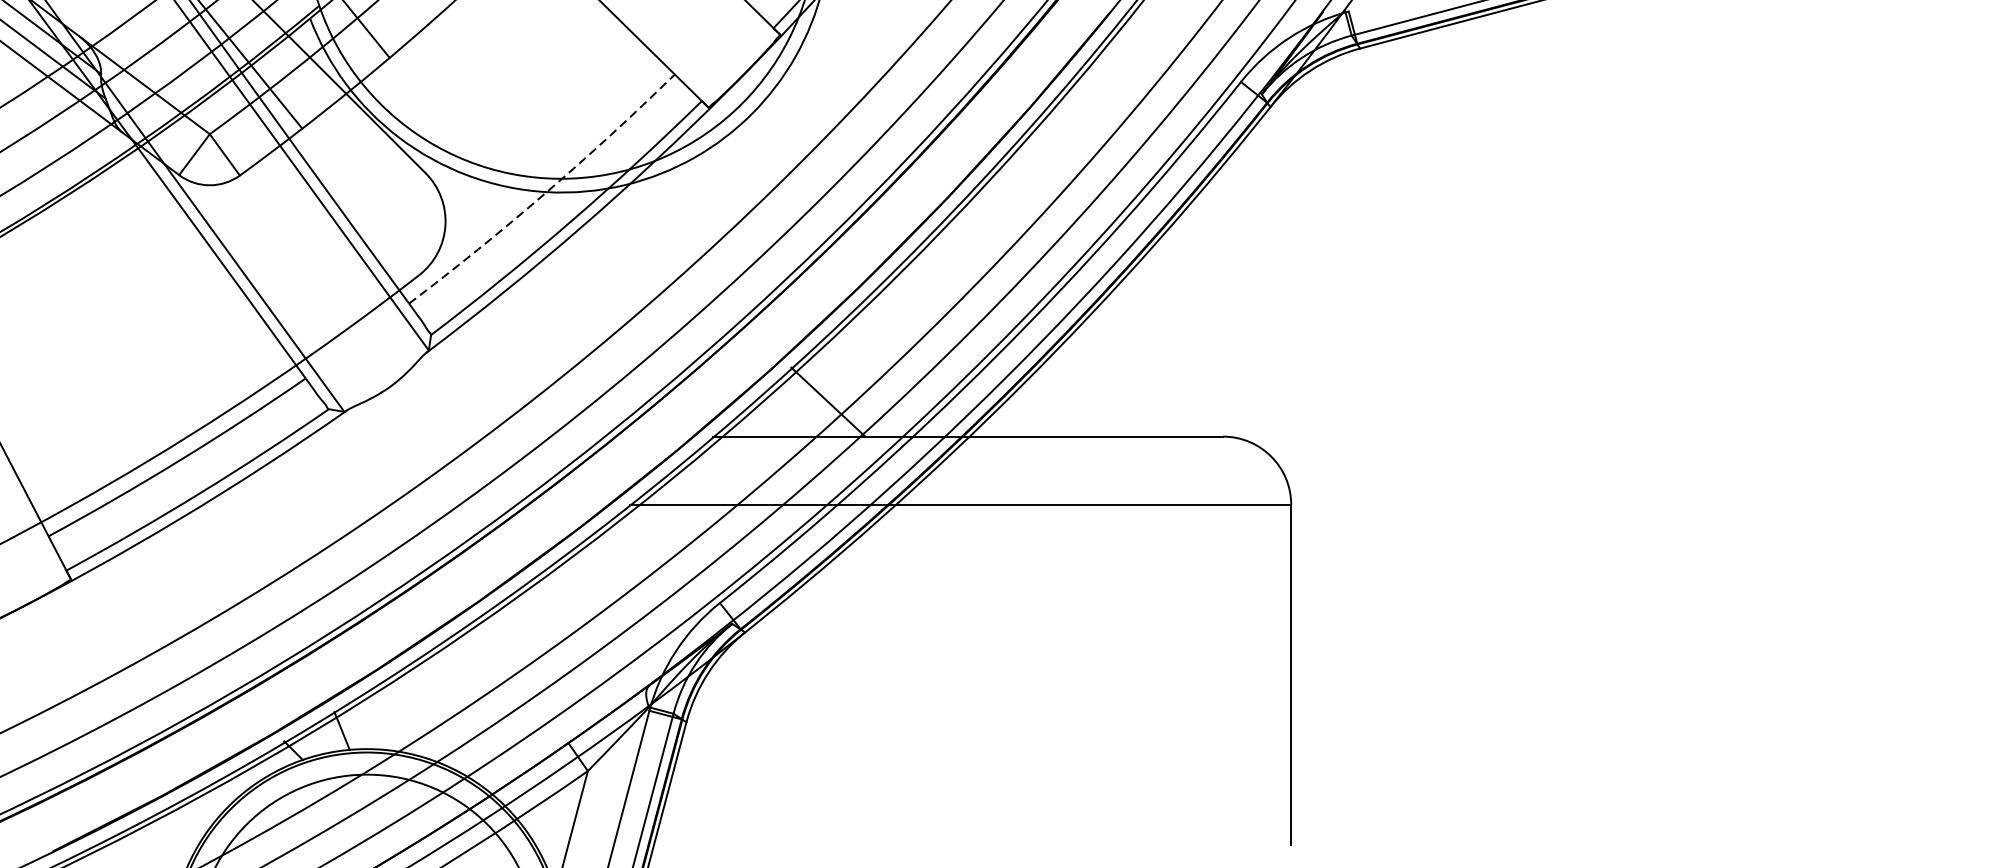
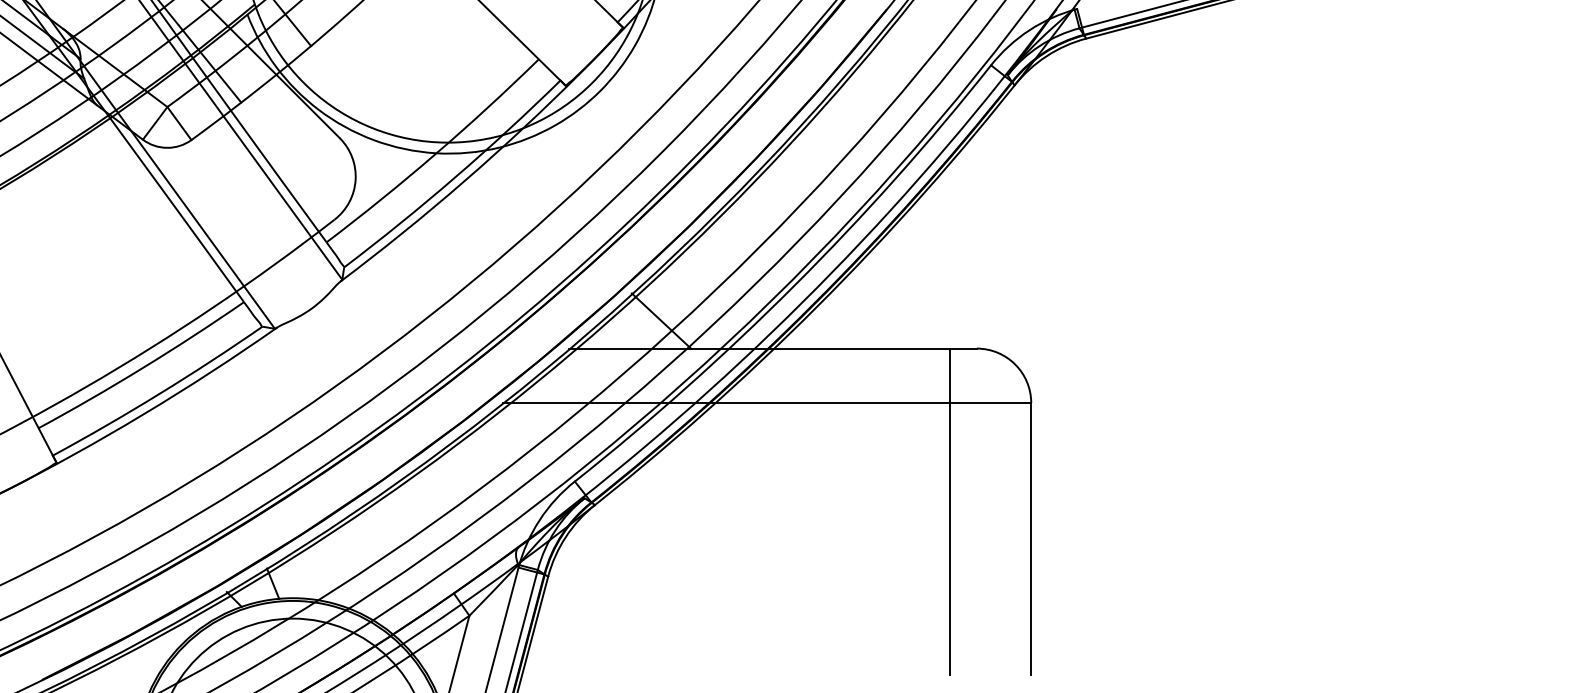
arc: (545, 193) -> (435, 154), dashed -> solid
line: (1188, 640) -> (949, 511), added

